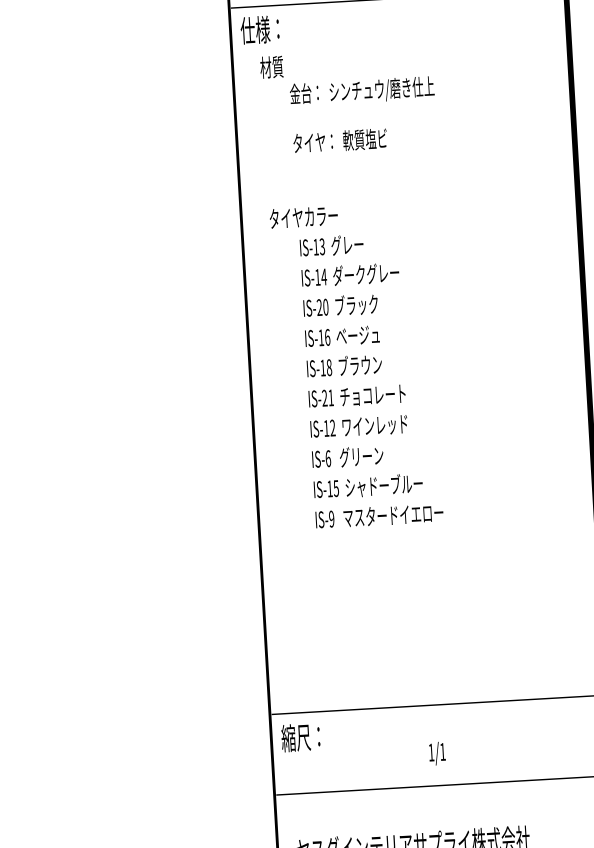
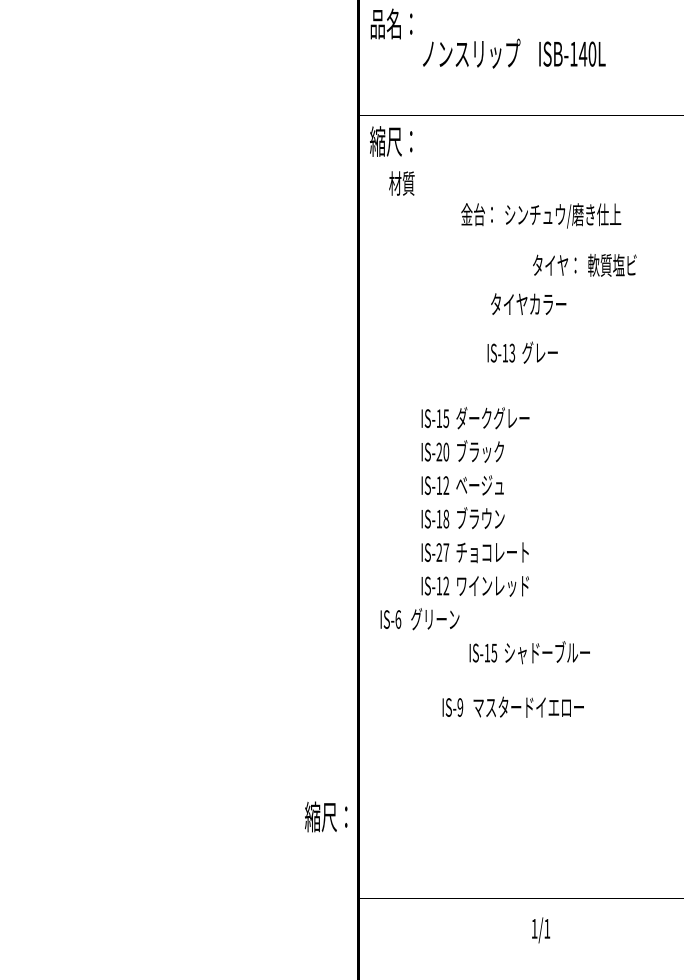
text: (255, 30) -> (386, 141), 仕様： -> 縮尺：
text: (362, 90) -> (541, 215), moved
text: (339, 141) -> (584, 265), moved
text: (303, 216) -> (528, 303), moved
text: (331, 245) -> (522, 352), moved
text: (324, 276) -> (446, 418), IS-14 -> IS-15
text: (327, 337) -> (446, 485), IS-16 -> IS-12
text: (331, 397) -> (446, 552), IS-21 -> IS-27
text: (347, 457) -> (419, 619), moved
text: (368, 486) -> (529, 652), moved
text: (378, 515) -> (512, 706), moved
text: (301, 737) -> (326, 816), moved
text: (437, 753) -> (541, 930), moved

